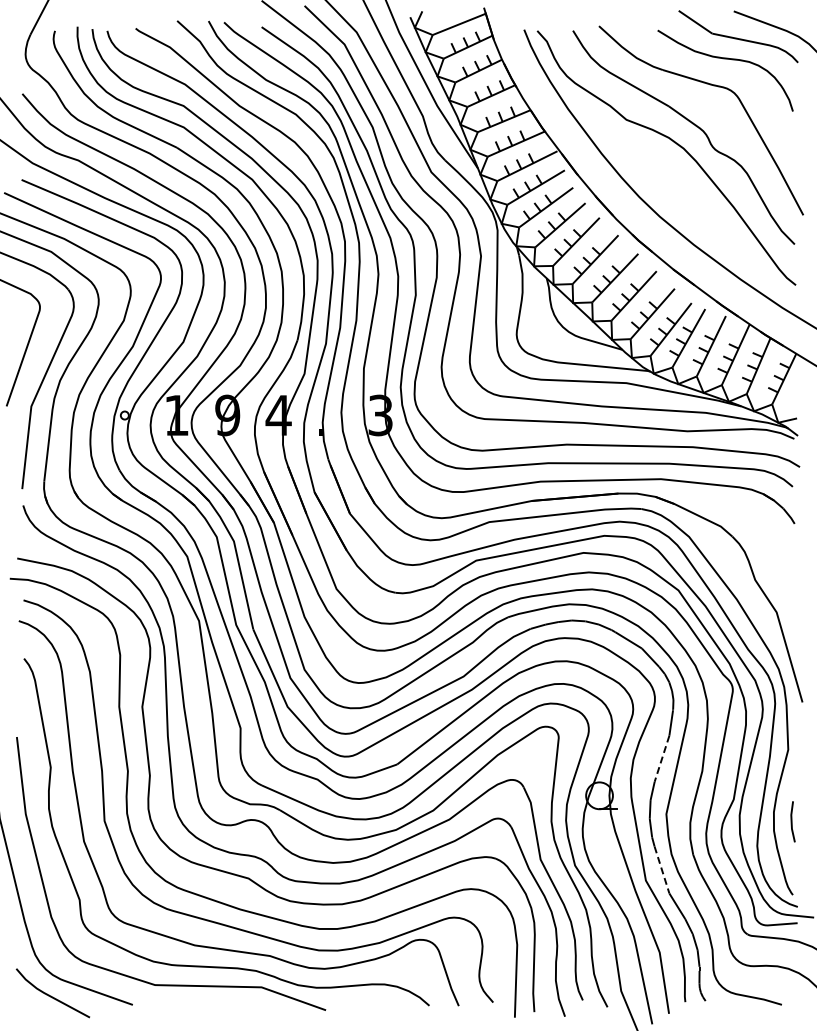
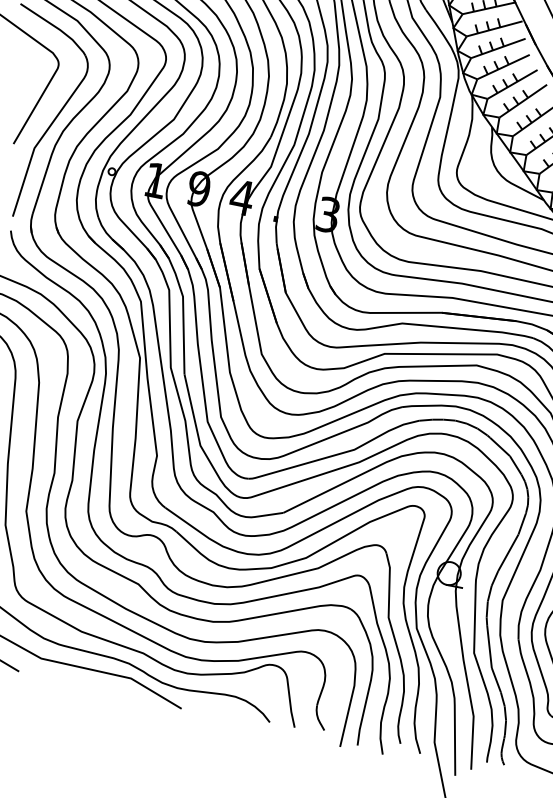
line: (661, 759) -> (507, 553), dashed -> solid
line: (661, 870) -> (489, 647), dashed -> solid

